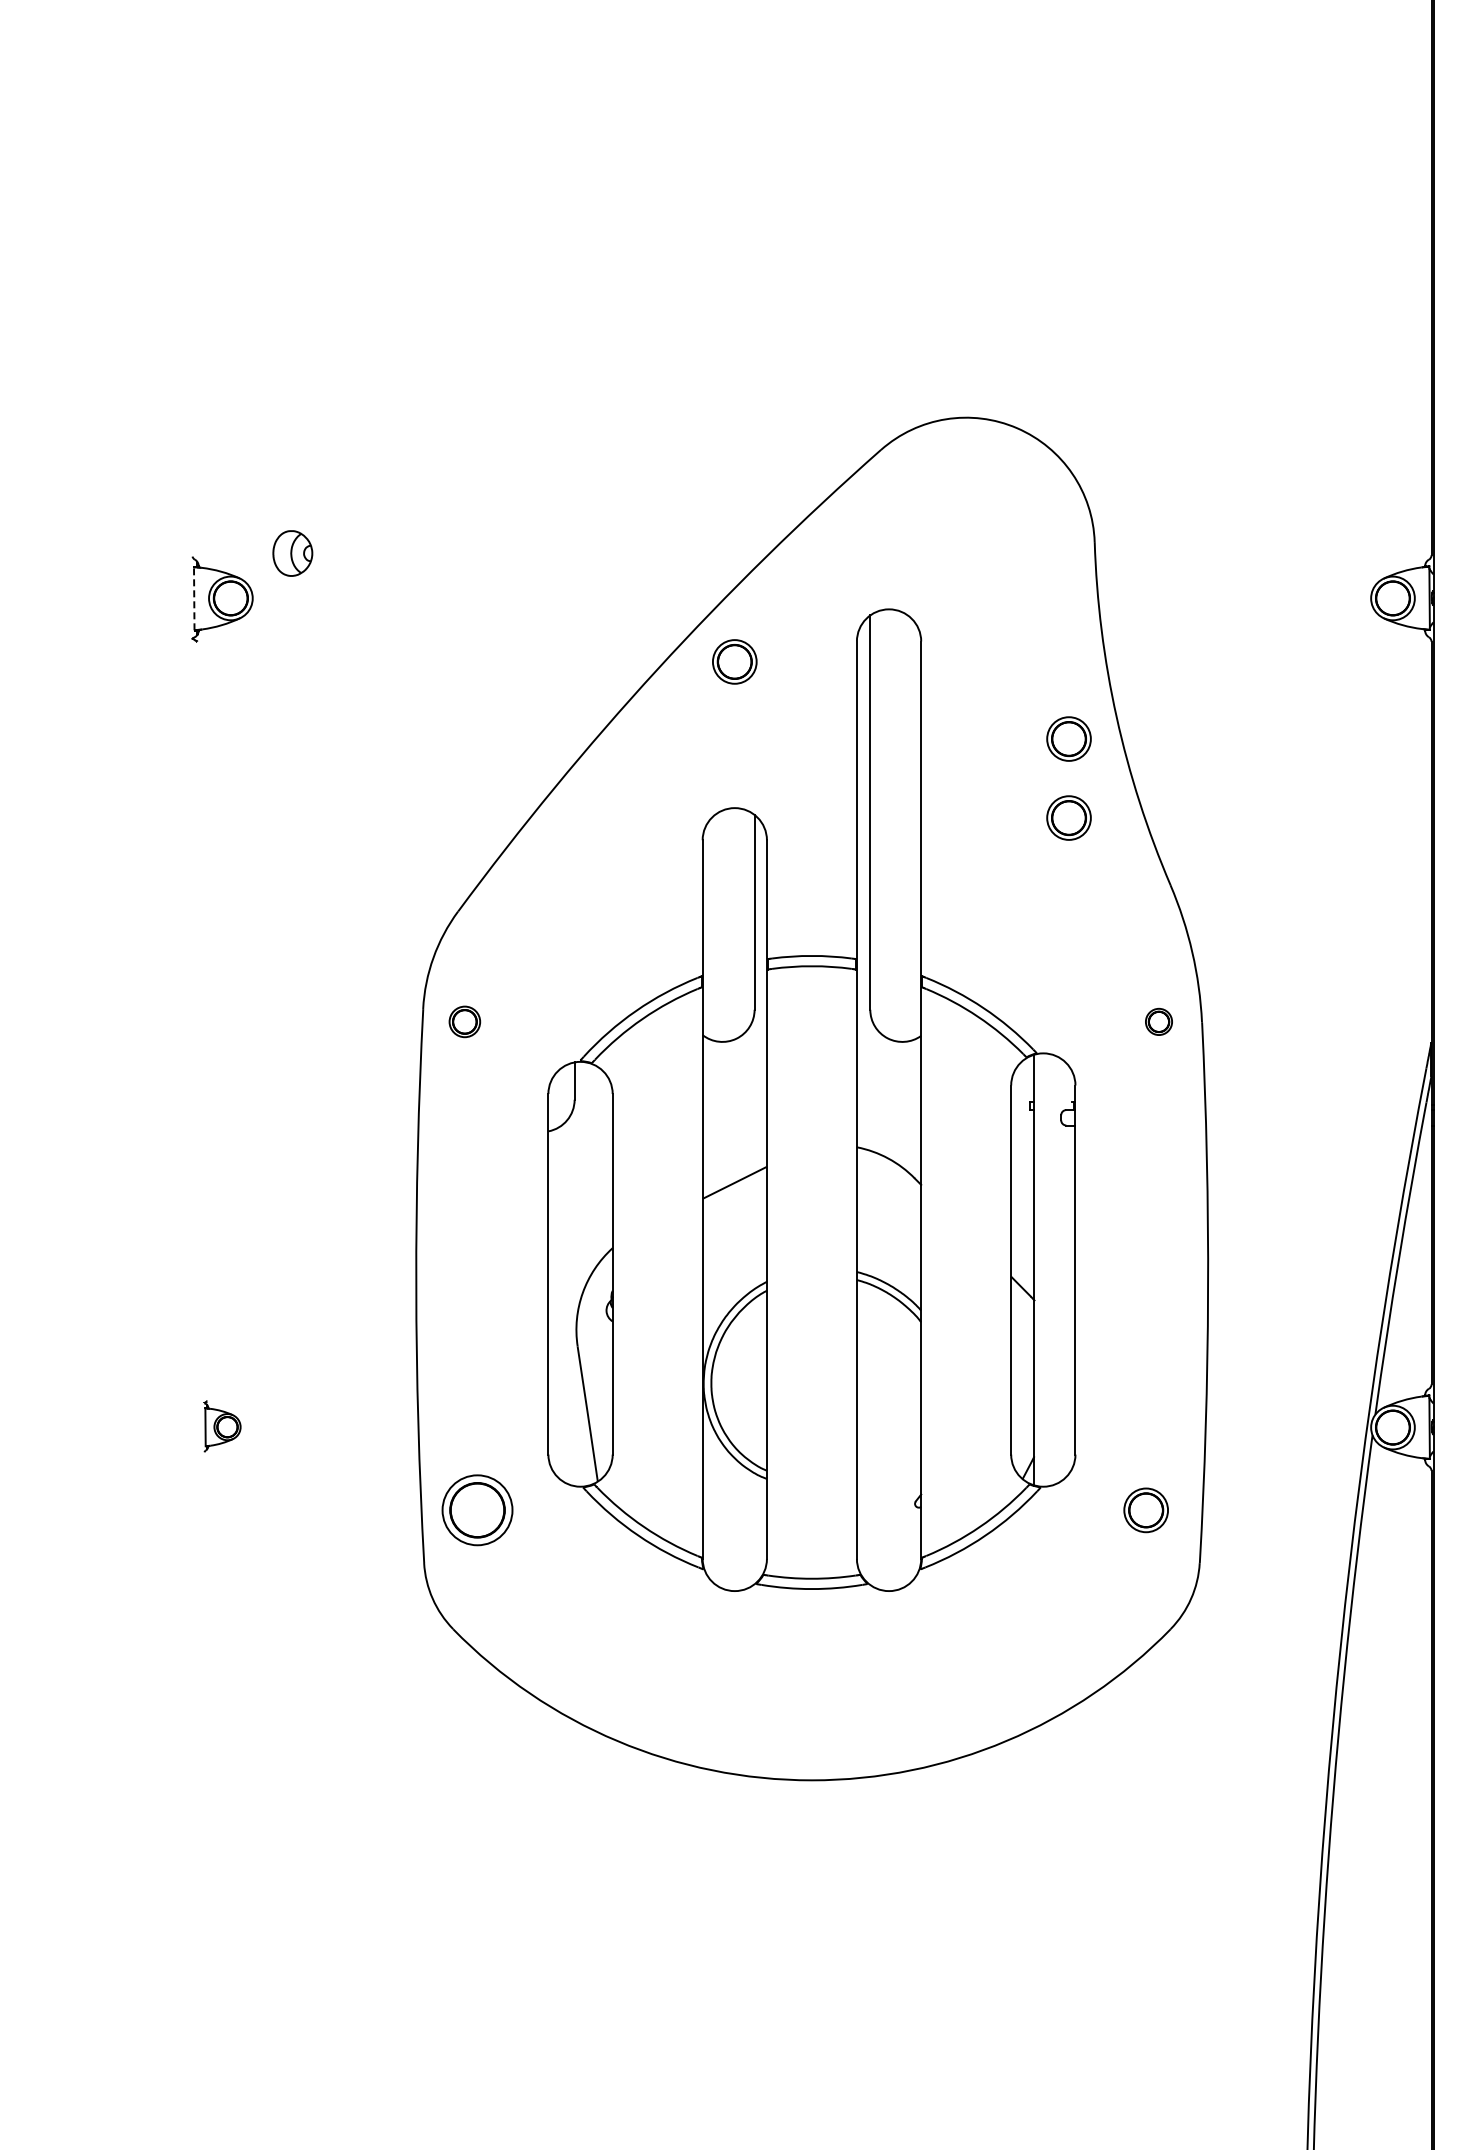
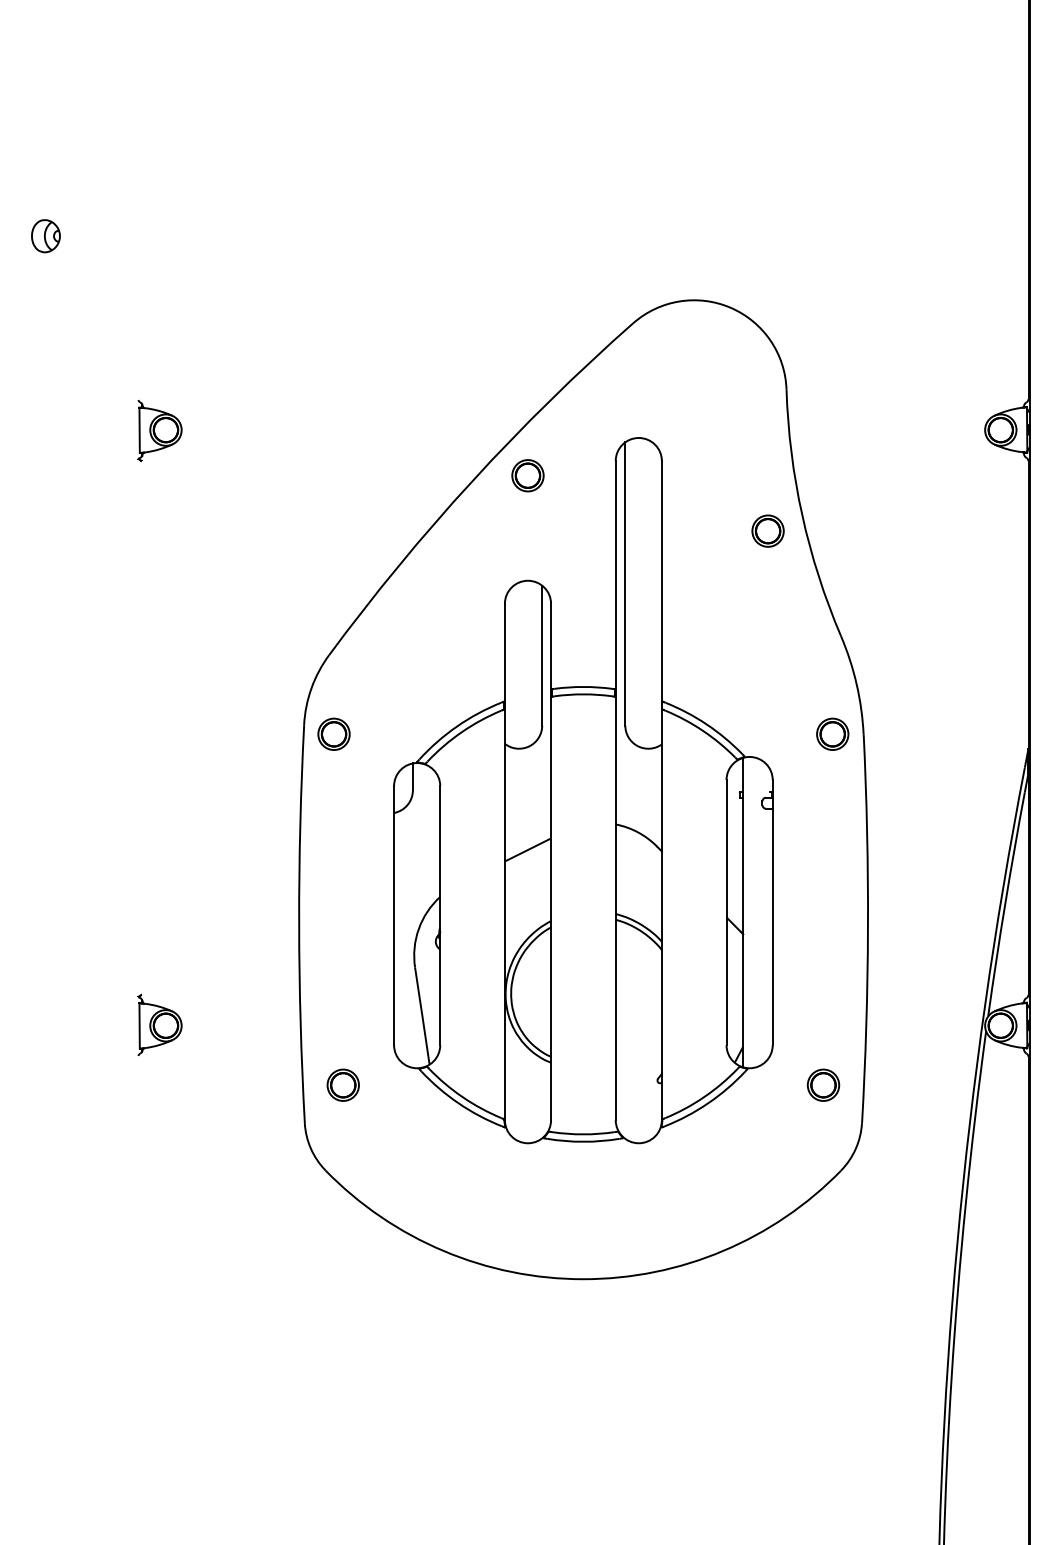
part: (292, 553) -> (45, 236), moved
line: (194, 598) -> (139, 430), dashed -> solid
part: (1068, 817) -> (767, 587), removed
part: (464, 1021) -> (333, 734), size x1.43
part: (1158, 1021) -> (832, 734), size x1.67
part: (222, 1426) -> (159, 1025), size x1.67
part: (477, 1510) -> (343, 1085), size x0.62

